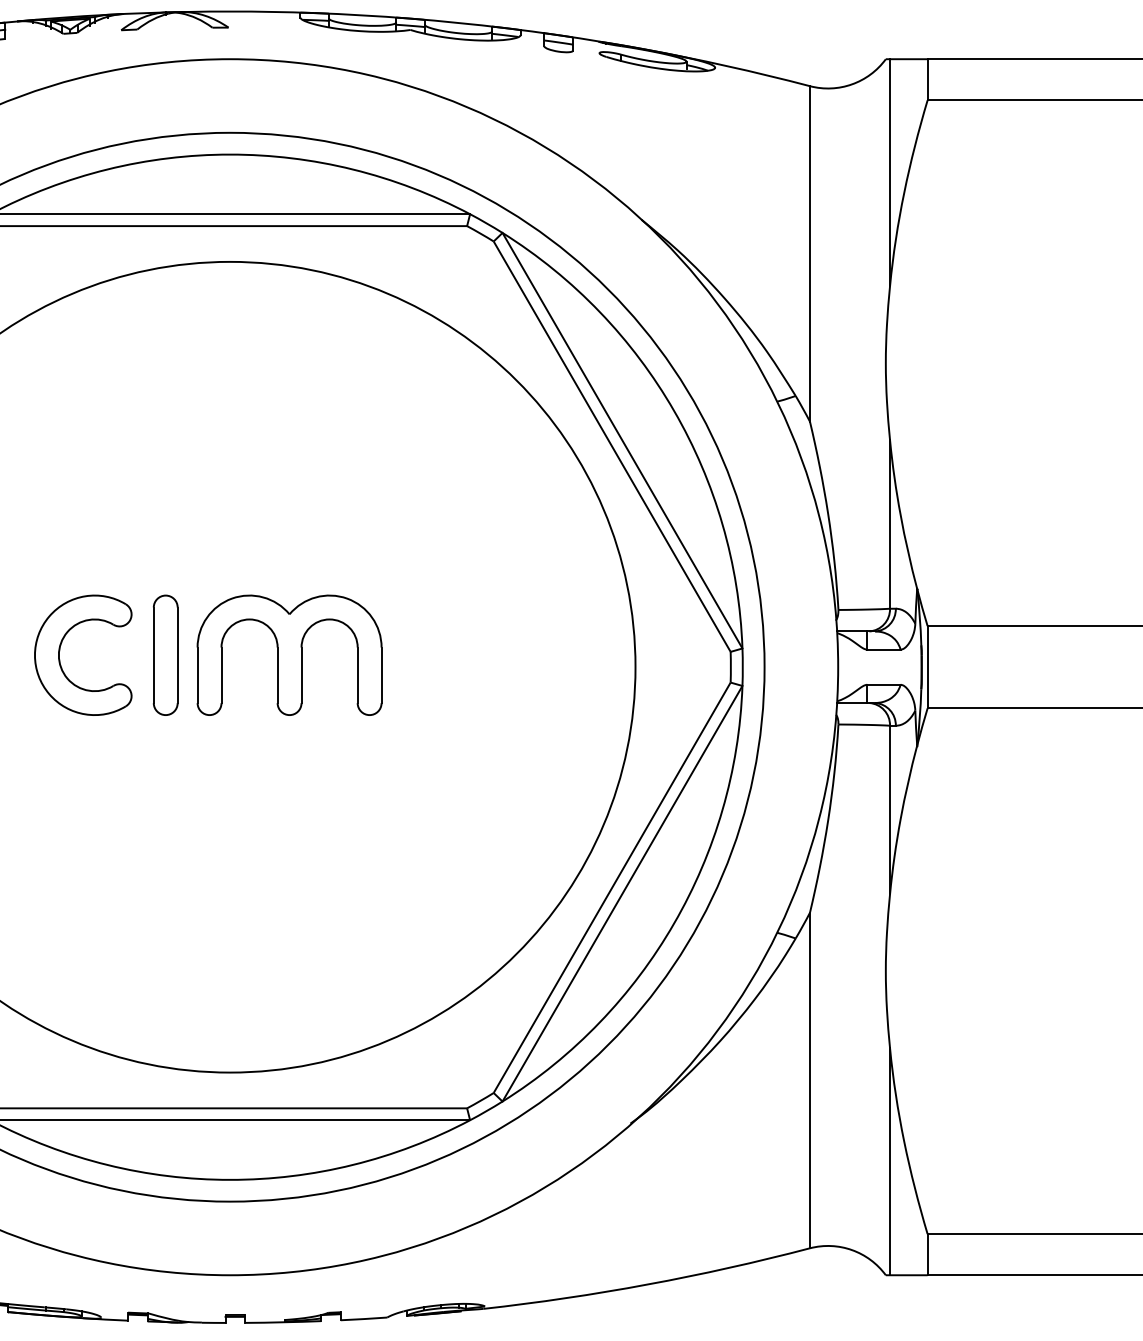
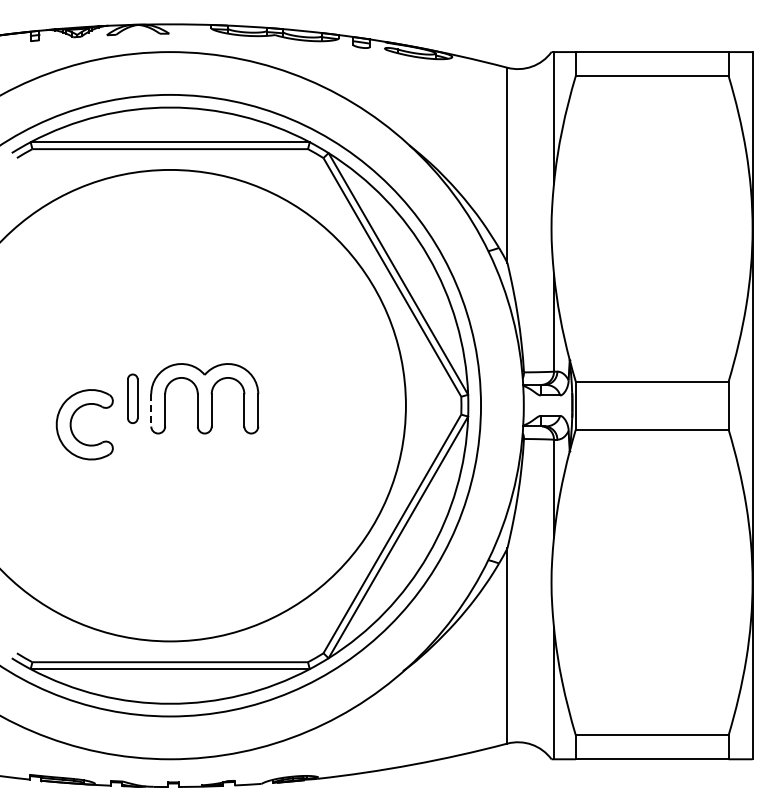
part: (62, 646) -> (72, 419), moved
part: (165, 654) -> (132, 398), size x0.7
line: (197, 675) -> (151, 410), solid -> dashed

